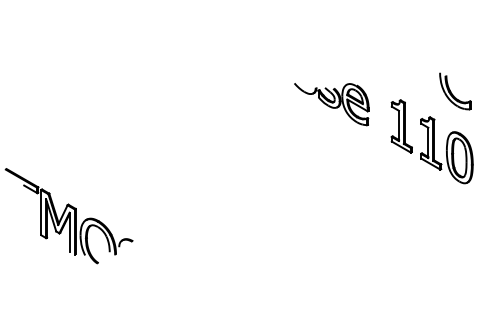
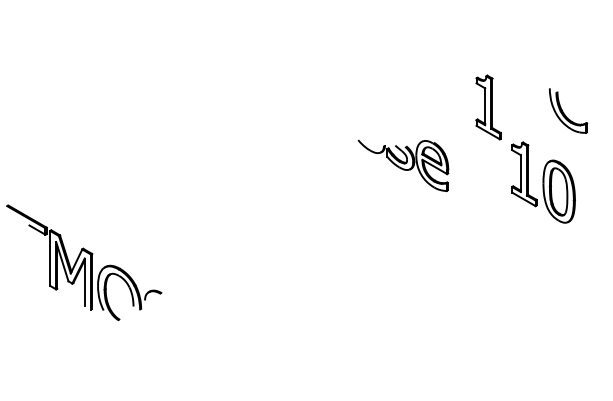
part: (455, 91) -> (568, 111), moved
part: (331, 104) -> (403, 165), moved
part: (401, 126) -> (488, 107), moved

